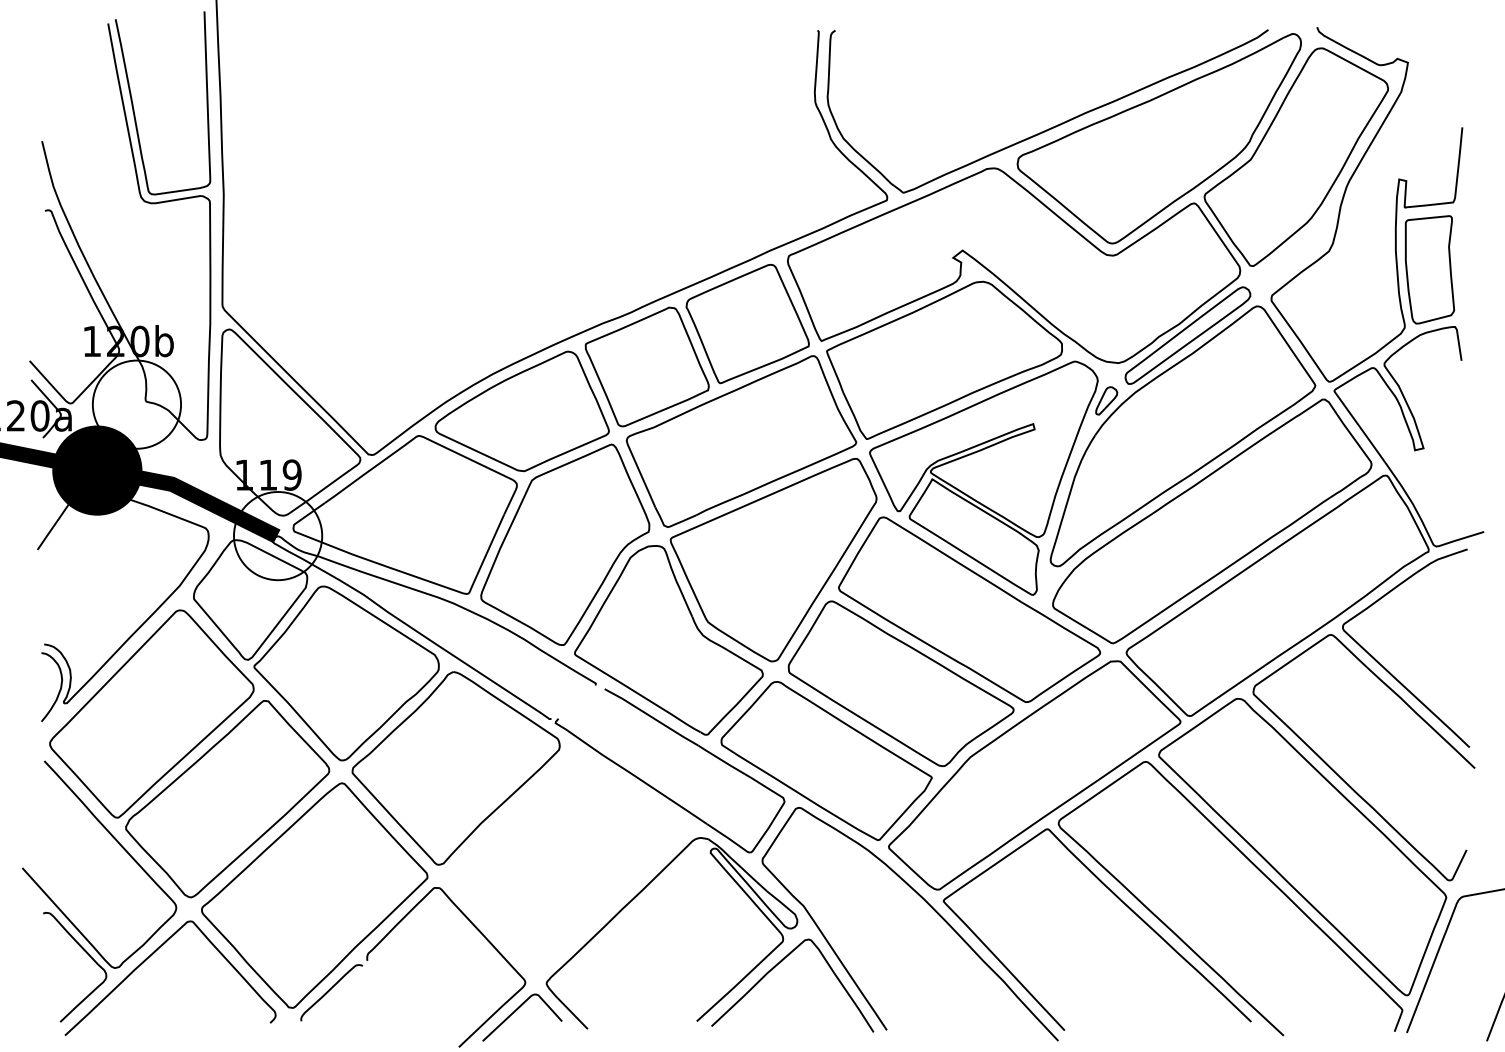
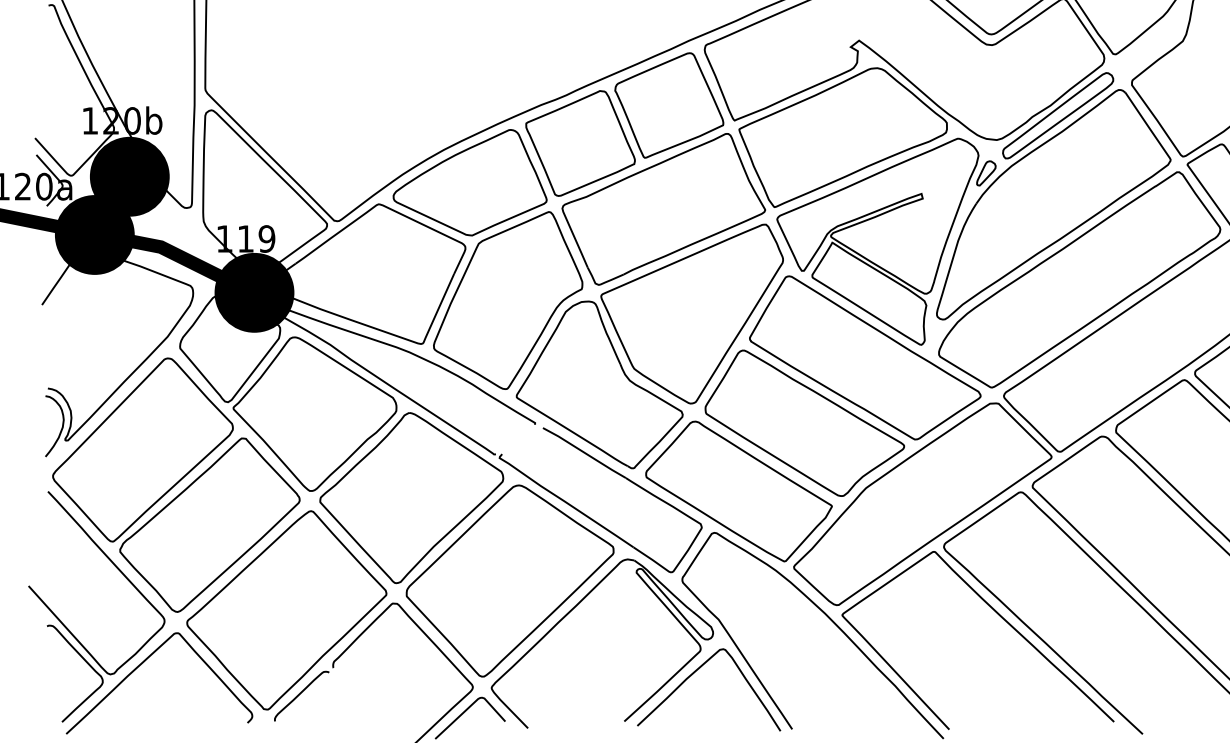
fill: (136, 404) -> (129, 176), added
fill: (278, 535) -> (254, 292), added
part: (567, 862) -> (510, 581), added

